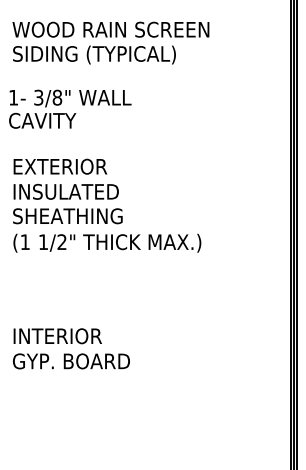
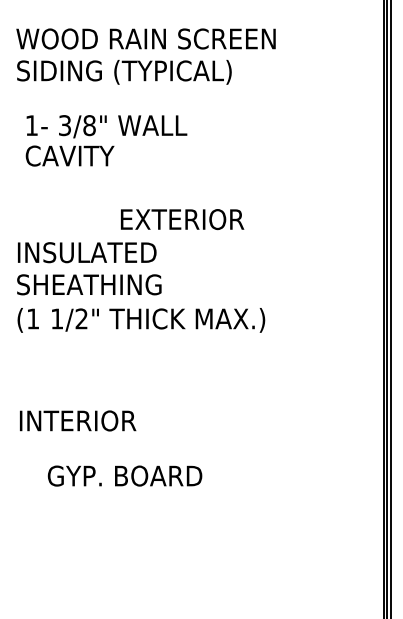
text: (70, 109) -> (106, 140), moved
text: (60, 166) -> (182, 219), moved
text: (58, 335) -> (78, 420), moved
text: (71, 360) -> (124, 475), moved

